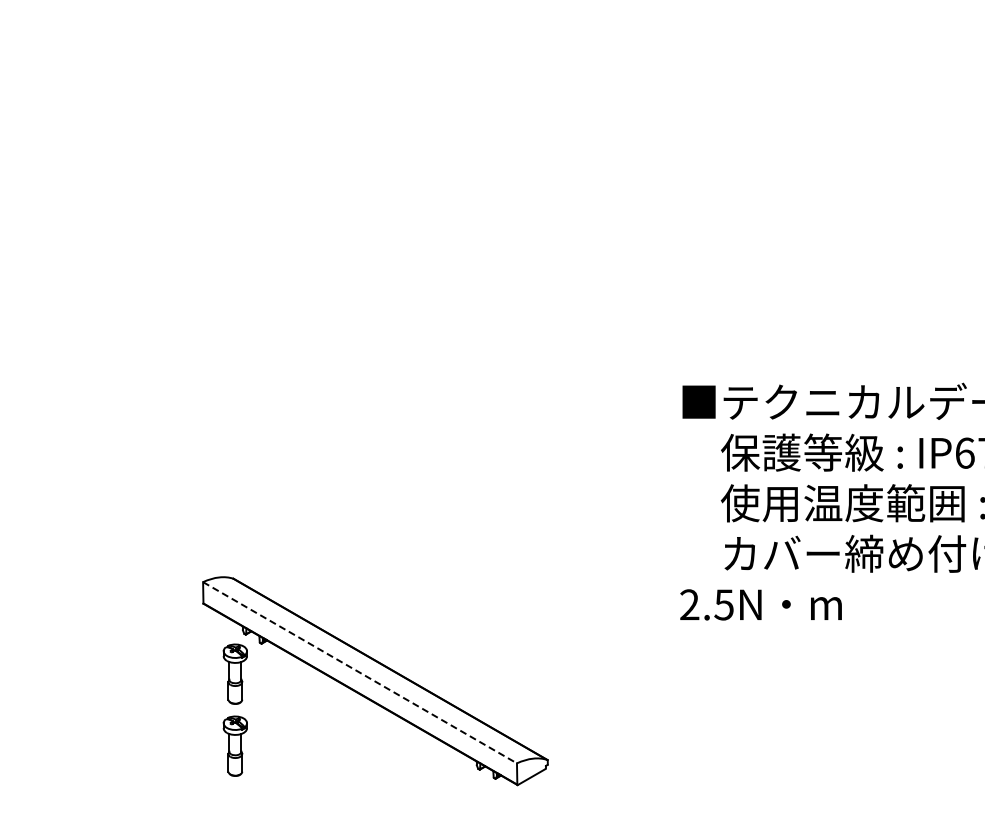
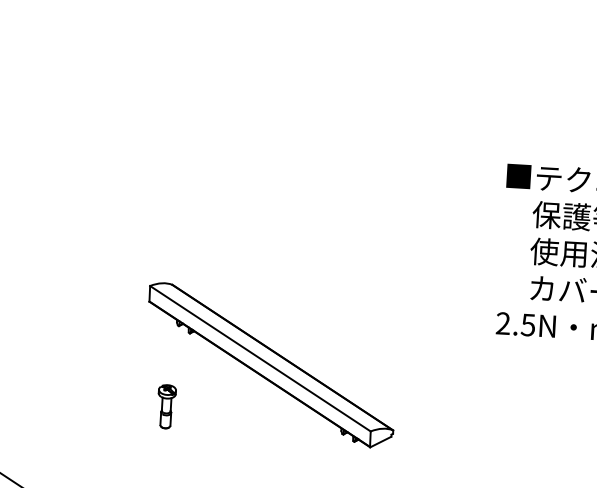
part: (234, 673) -> (169, 353), removed
line: (360, 673) -> (260, 359), dashed -> solid

